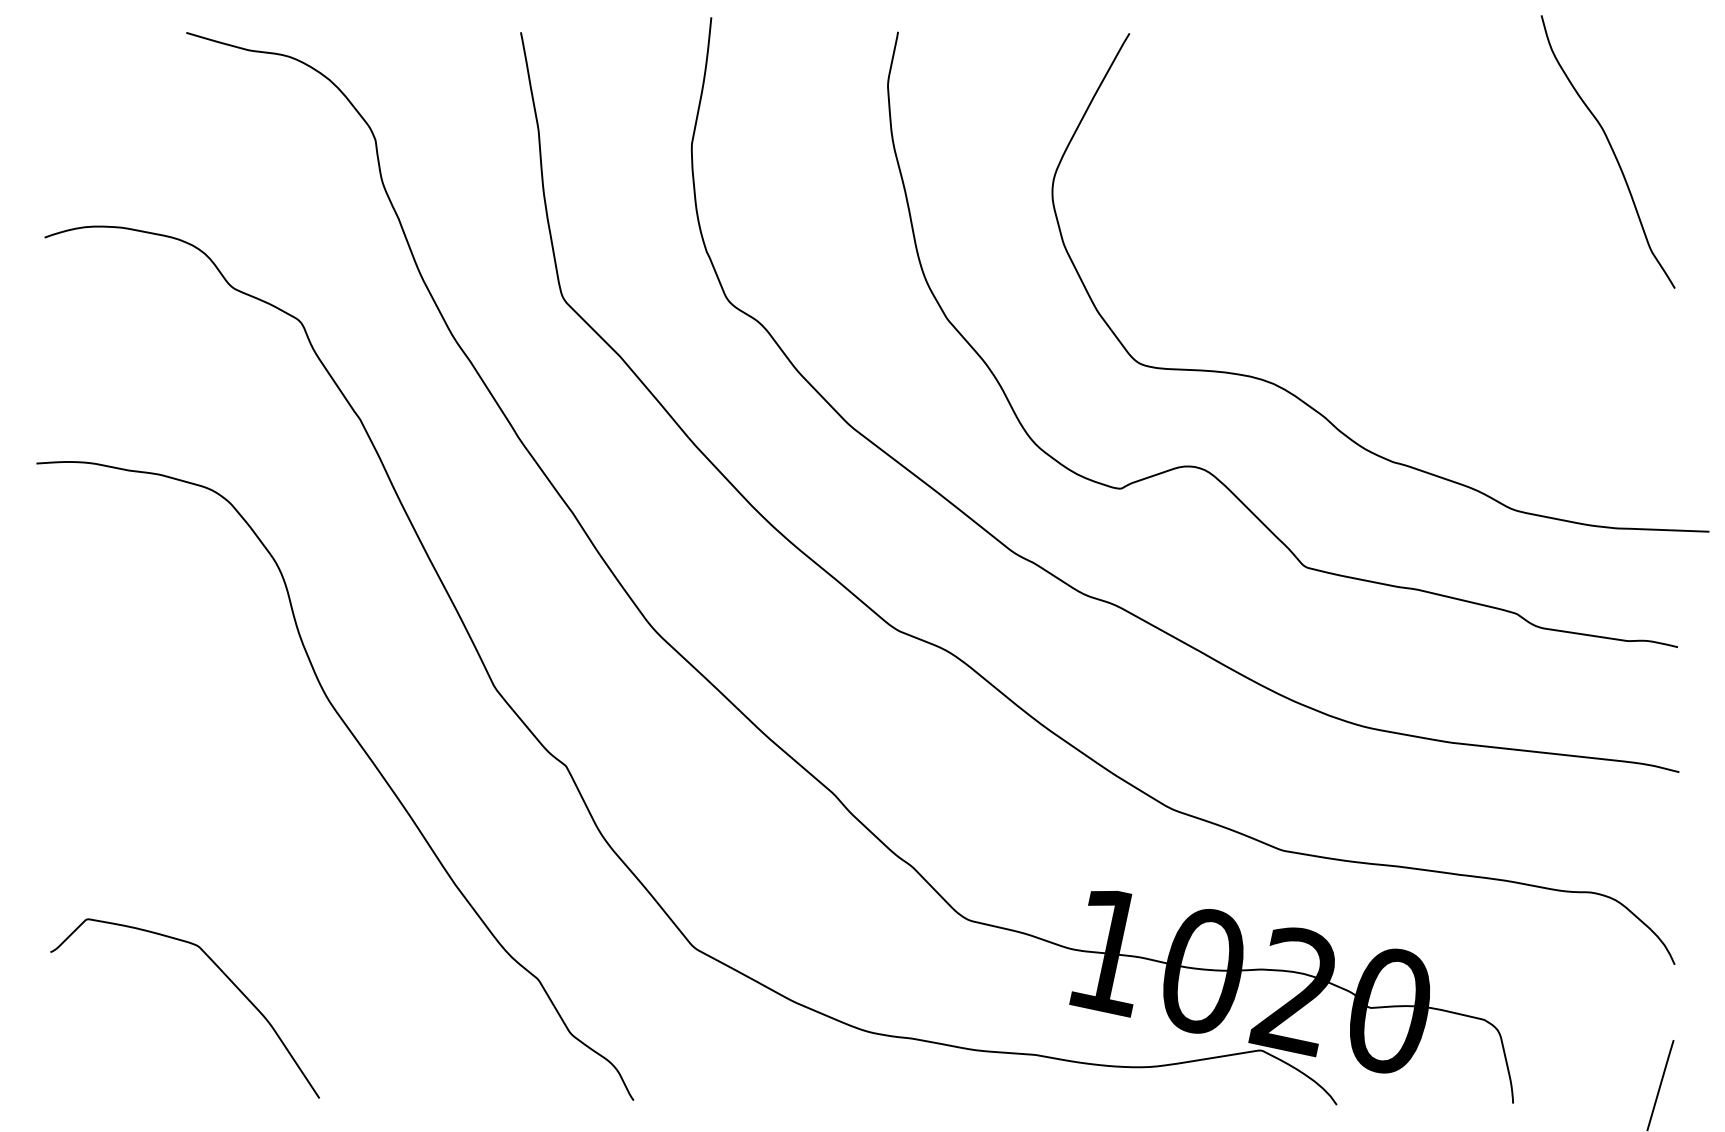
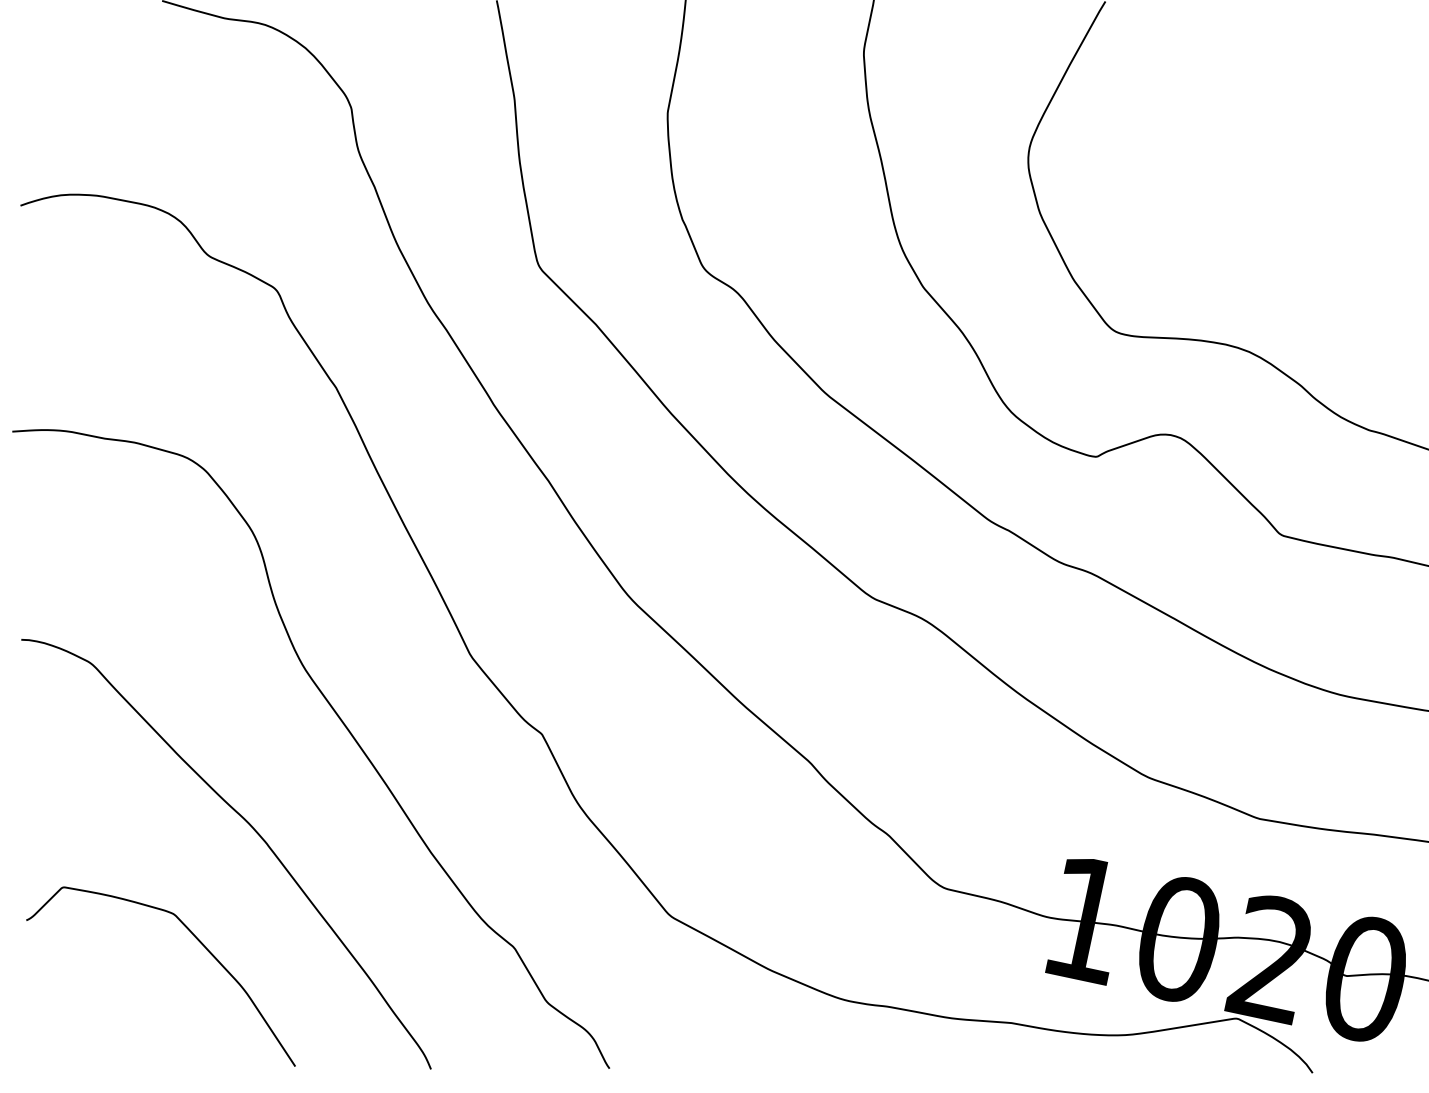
curve: (280, 865) -> (256, 833), added

